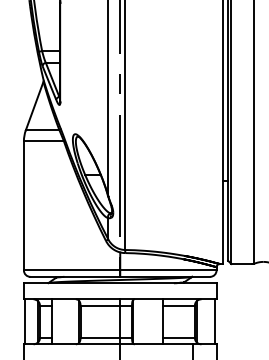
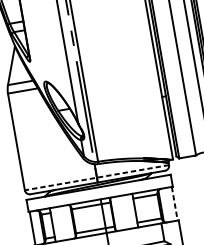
line: (119, 270) -> (96, 177), solid -> dashed
line: (215, 322) -> (175, 204), solid -> dashed

